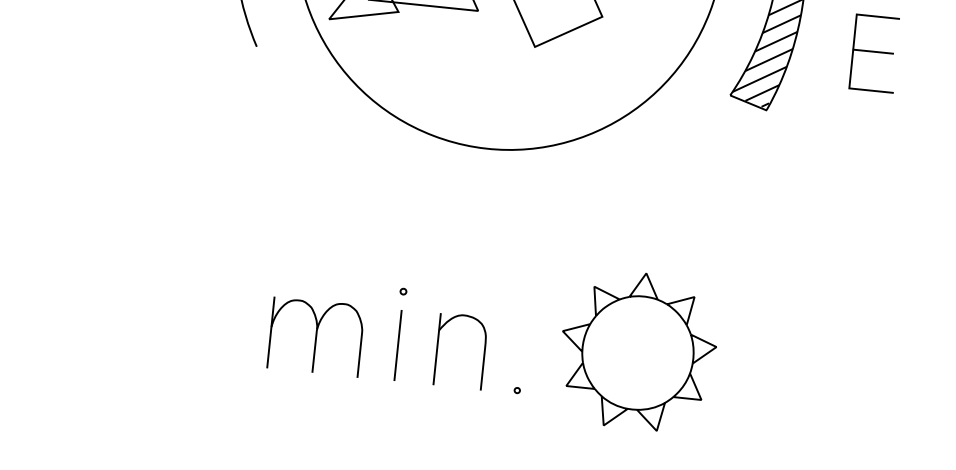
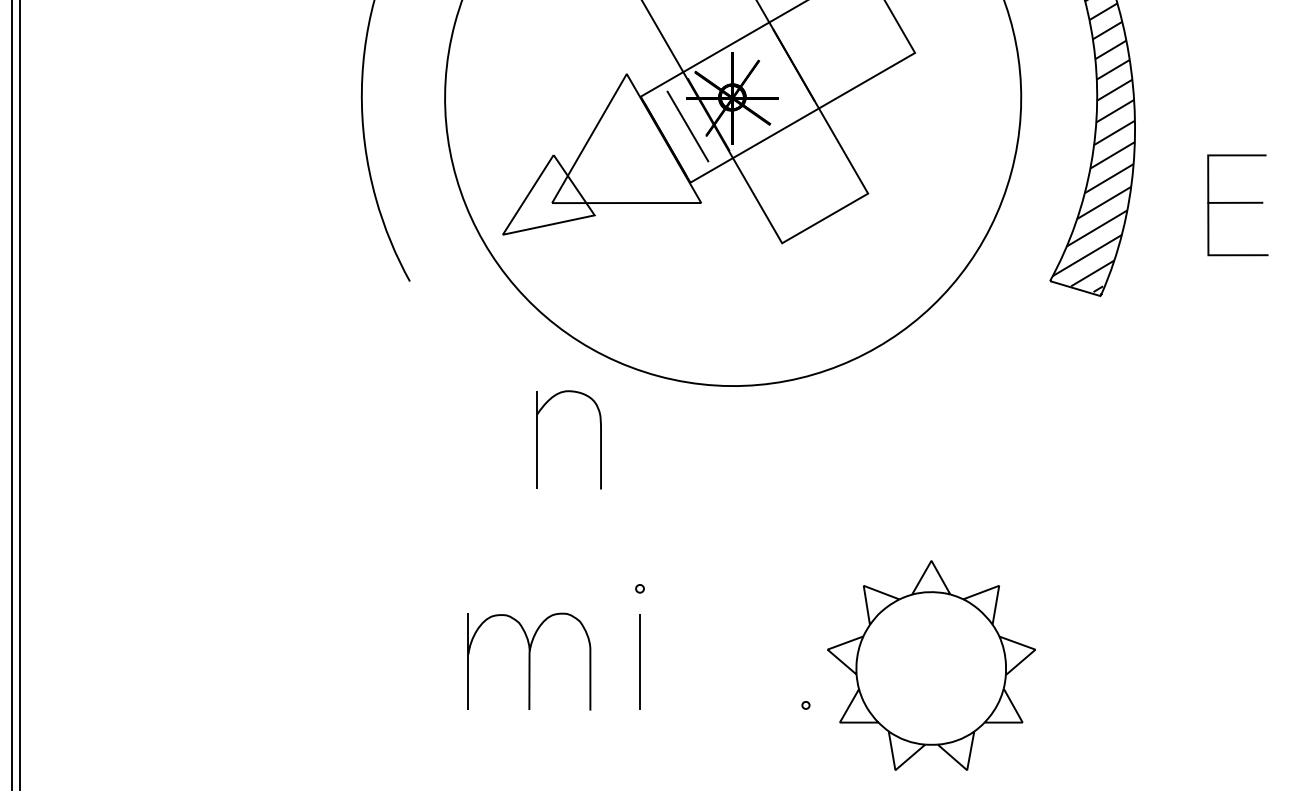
part: (437, 348) -> (537, 439), moved
part: (638, 350) -> (931, 665), moved

